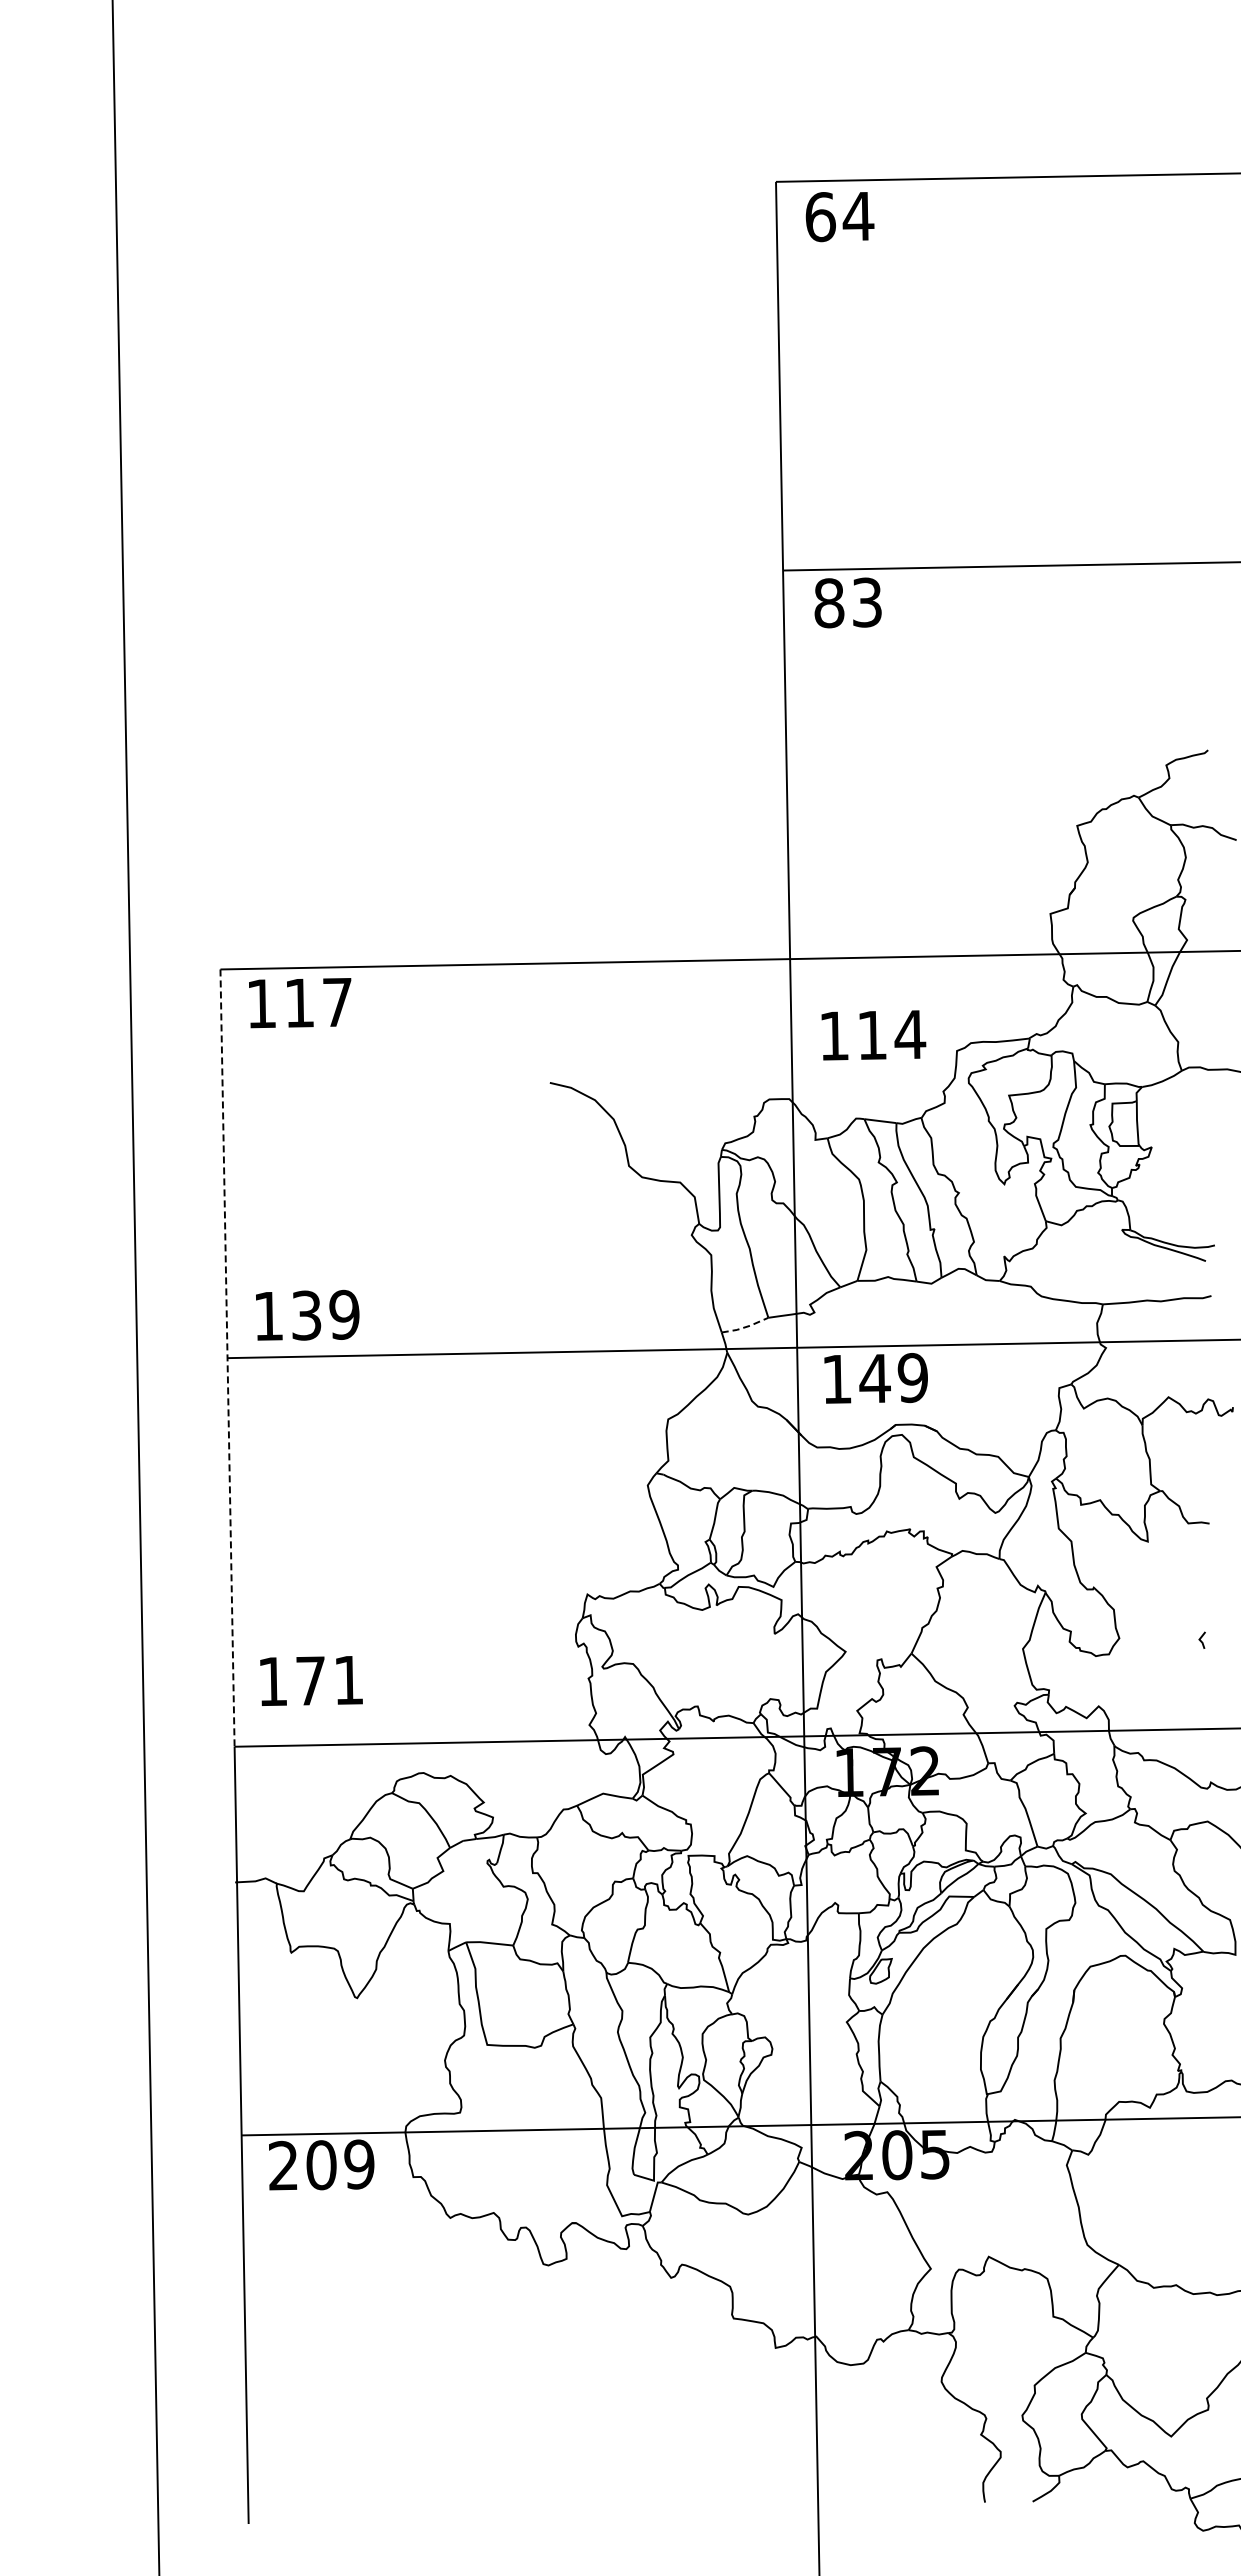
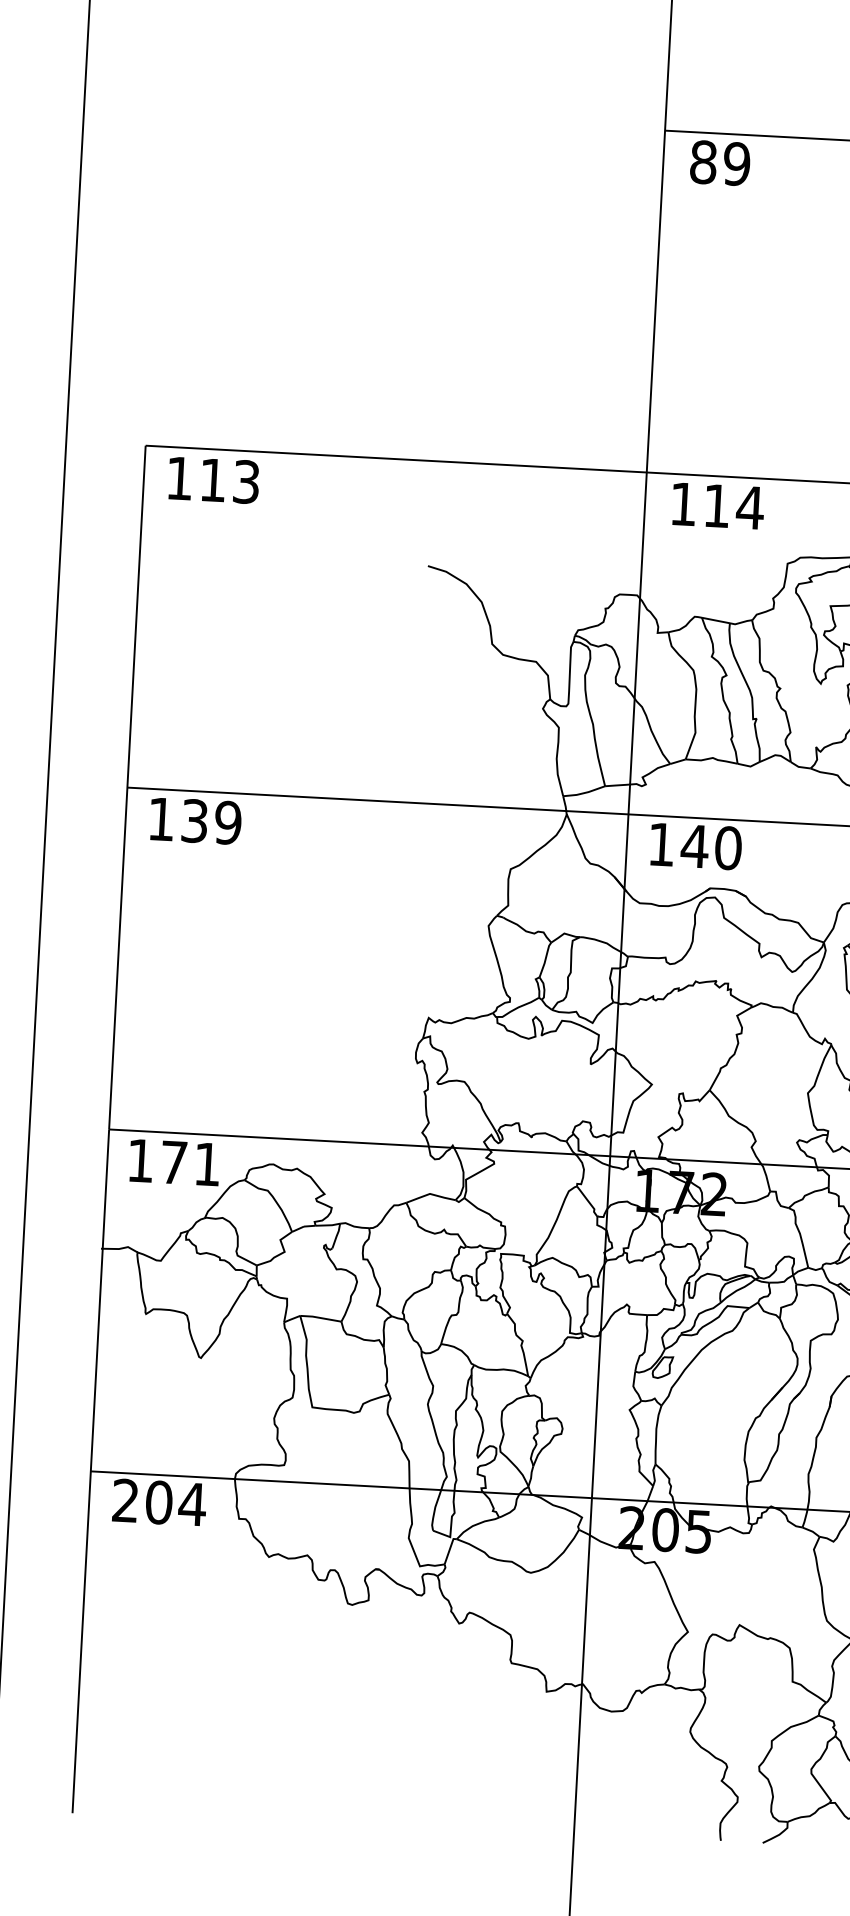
text: (867, 602) -> (737, 164), 83 -> 89
text: (337, 1002) -> (246, 482), 117 -> 113
text: (873, 1035) -> (717, 506), moved
text: (307, 1314) -> (195, 820), moved
line: (745, 1327) -> (584, 793), dashed -> solid
line: (227, 1358) -> (127, 787), dashed -> solid
text: (912, 1378) -> (727, 848), 149 -> 140
text: (311, 1680) -> (174, 1162), moved
text: (359, 2164) -> (192, 1504), 209 -> 204

